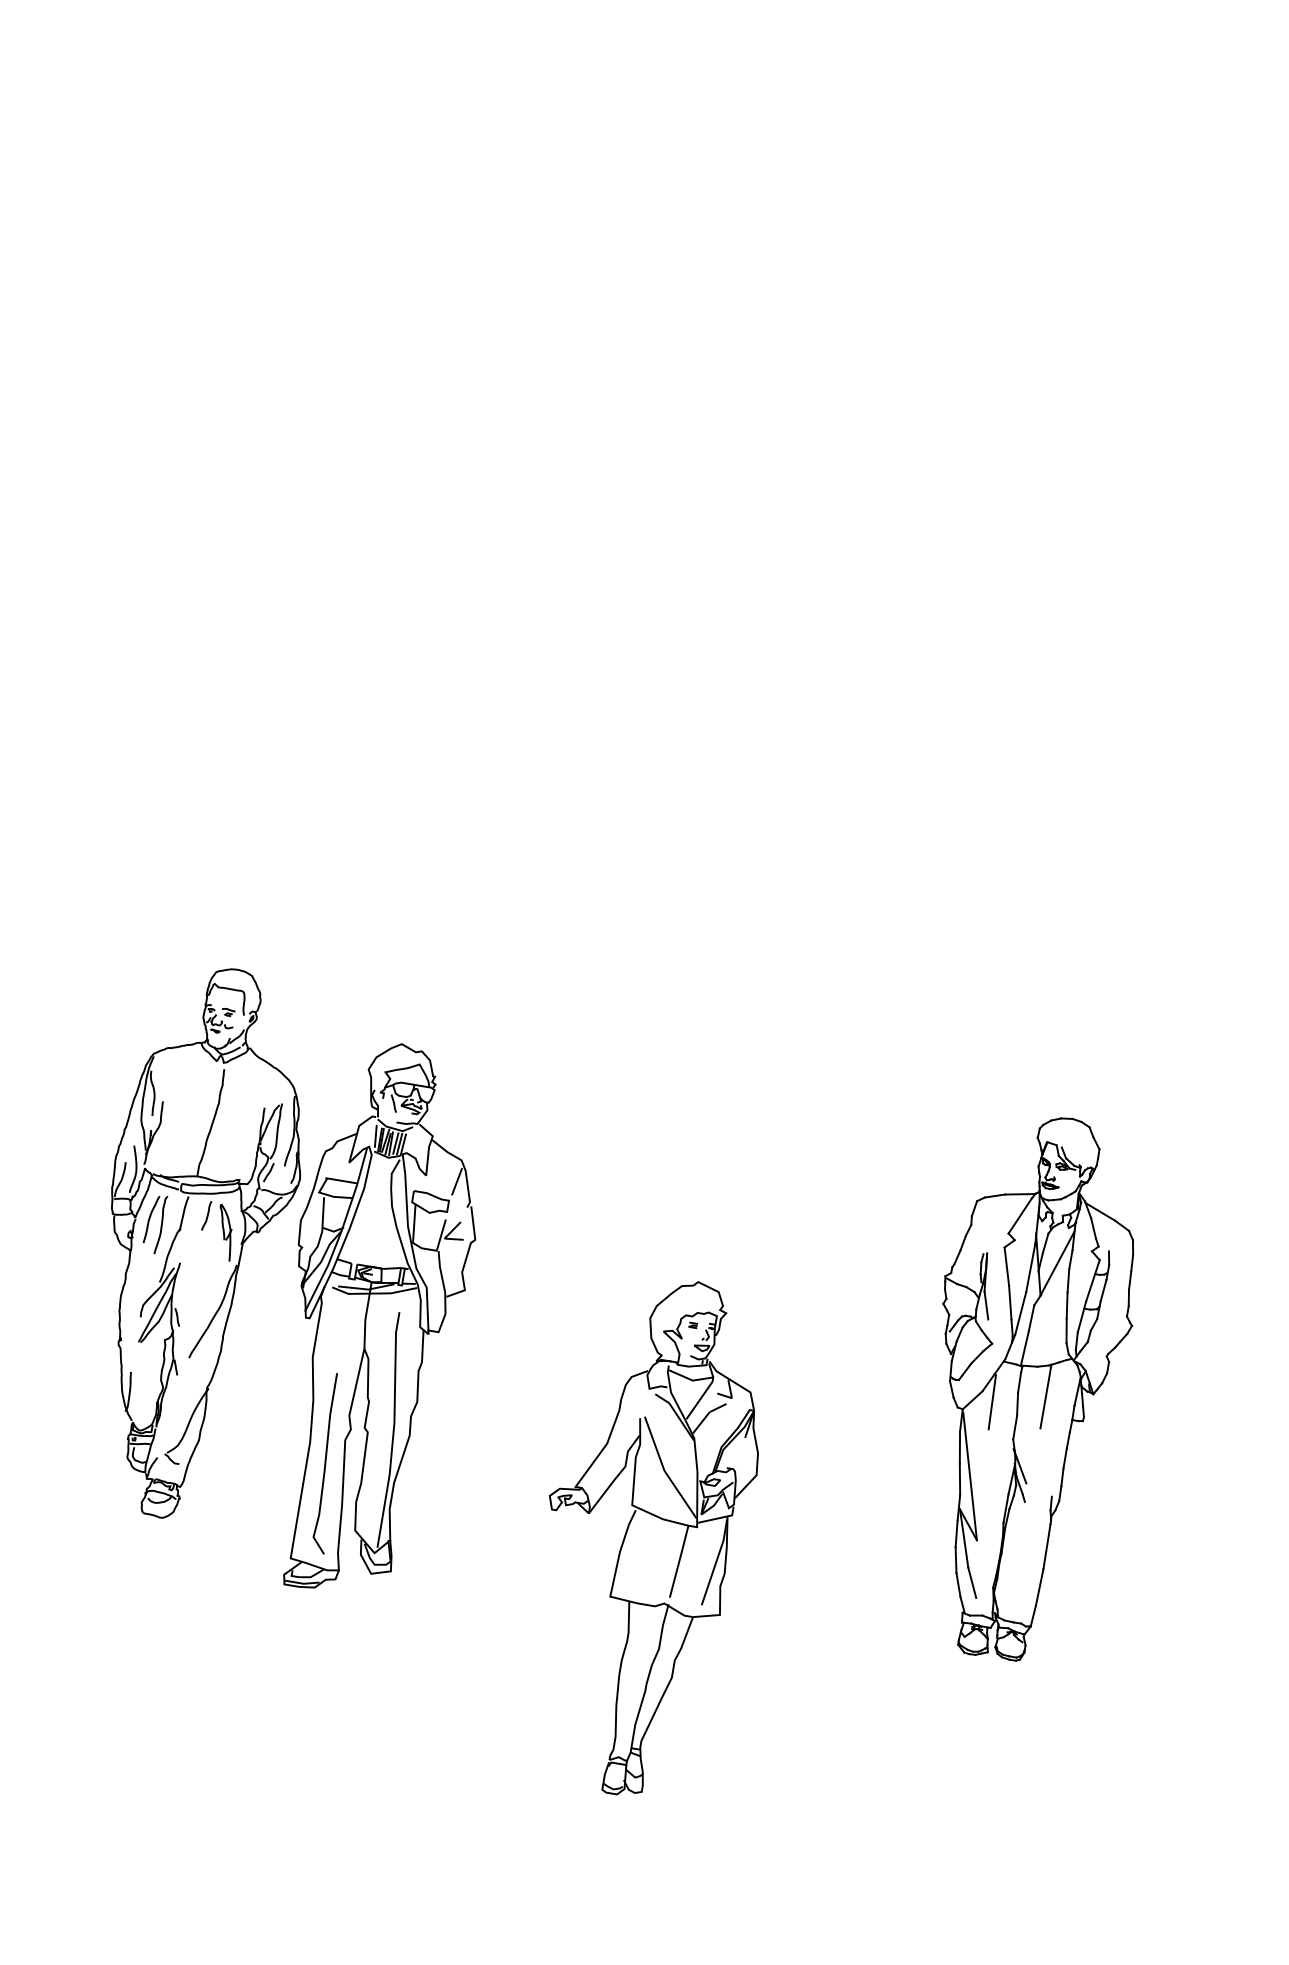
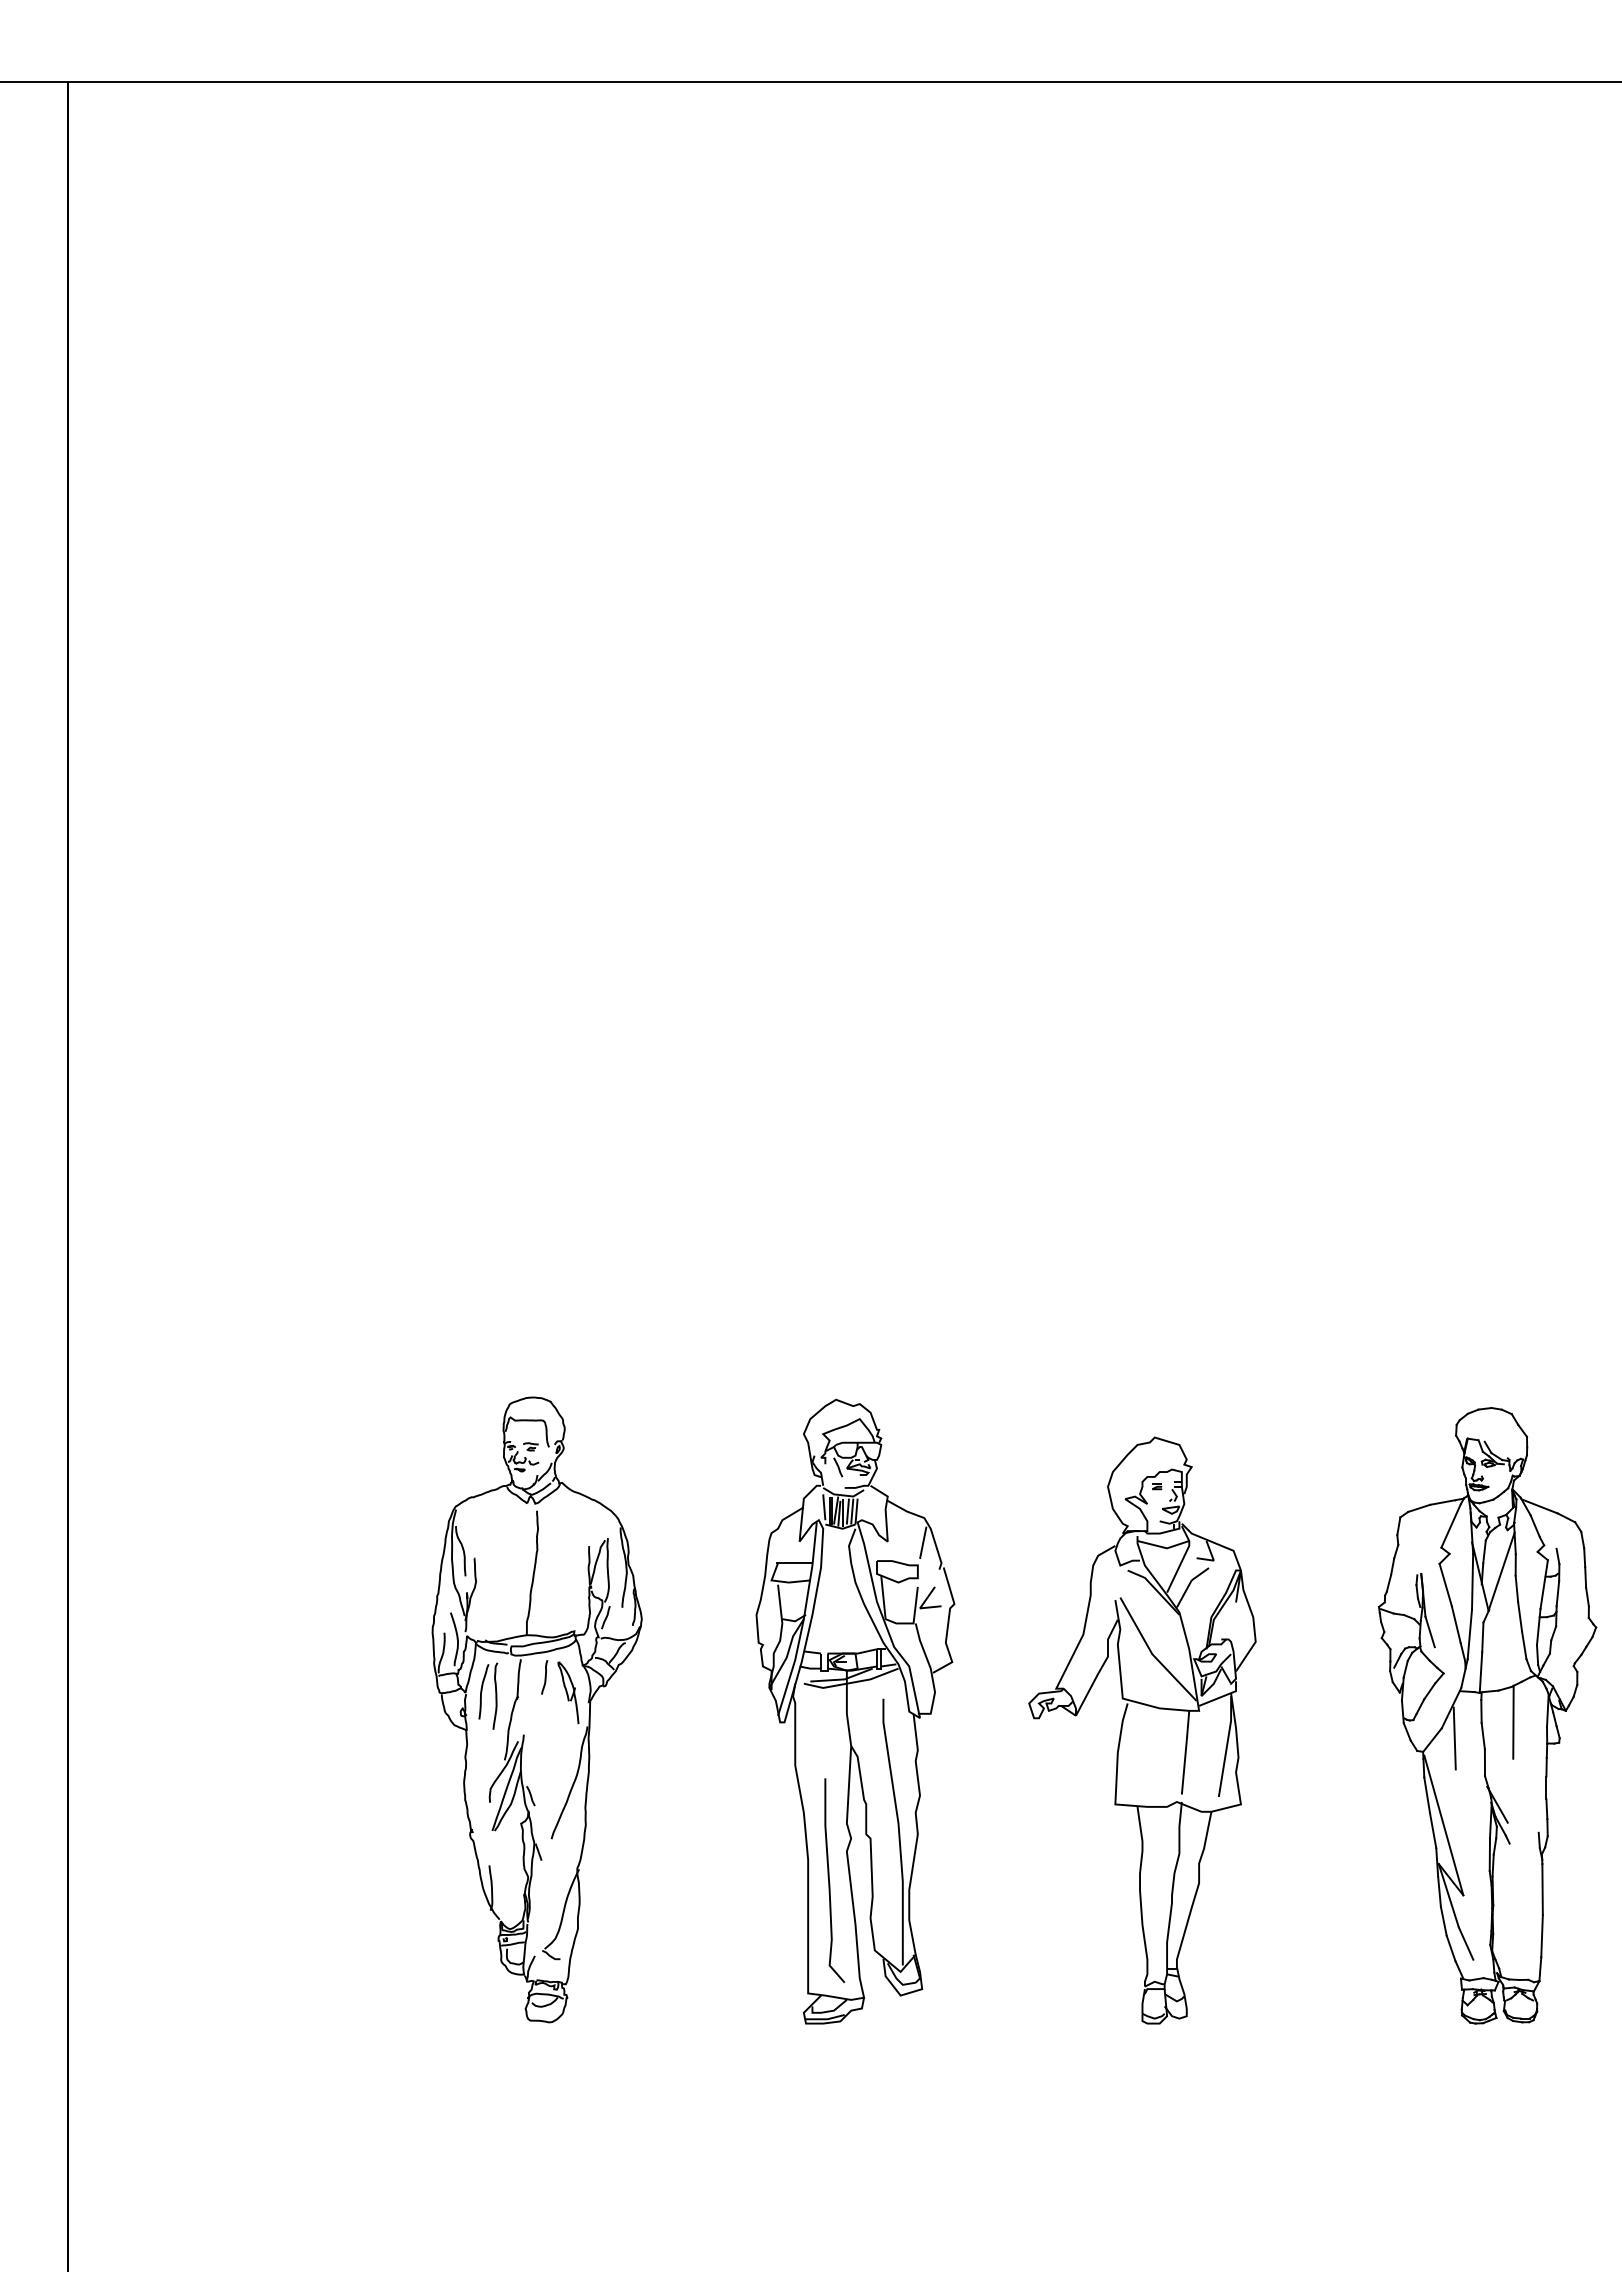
part: (373, 1319) -> (855, 1711), moved
part: (629, 1528) -> (1123, 1724), moved

